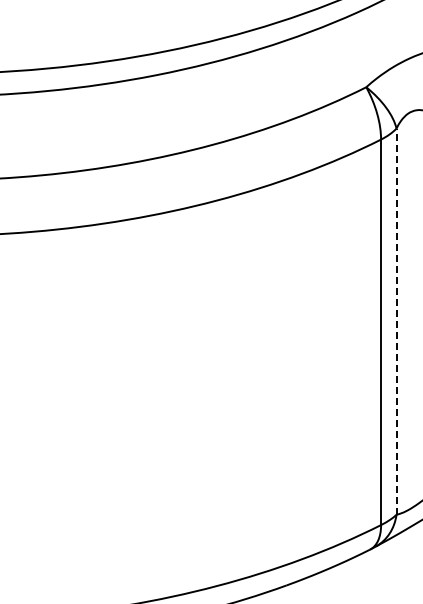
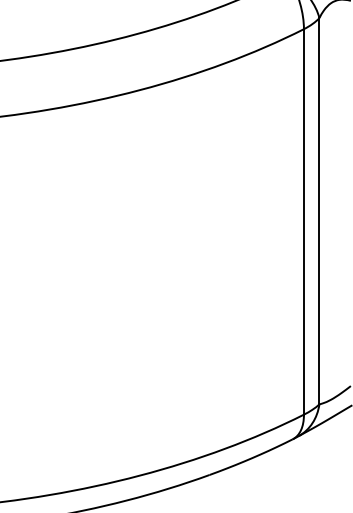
line: (396, 321) -> (319, 211), dashed -> solid

